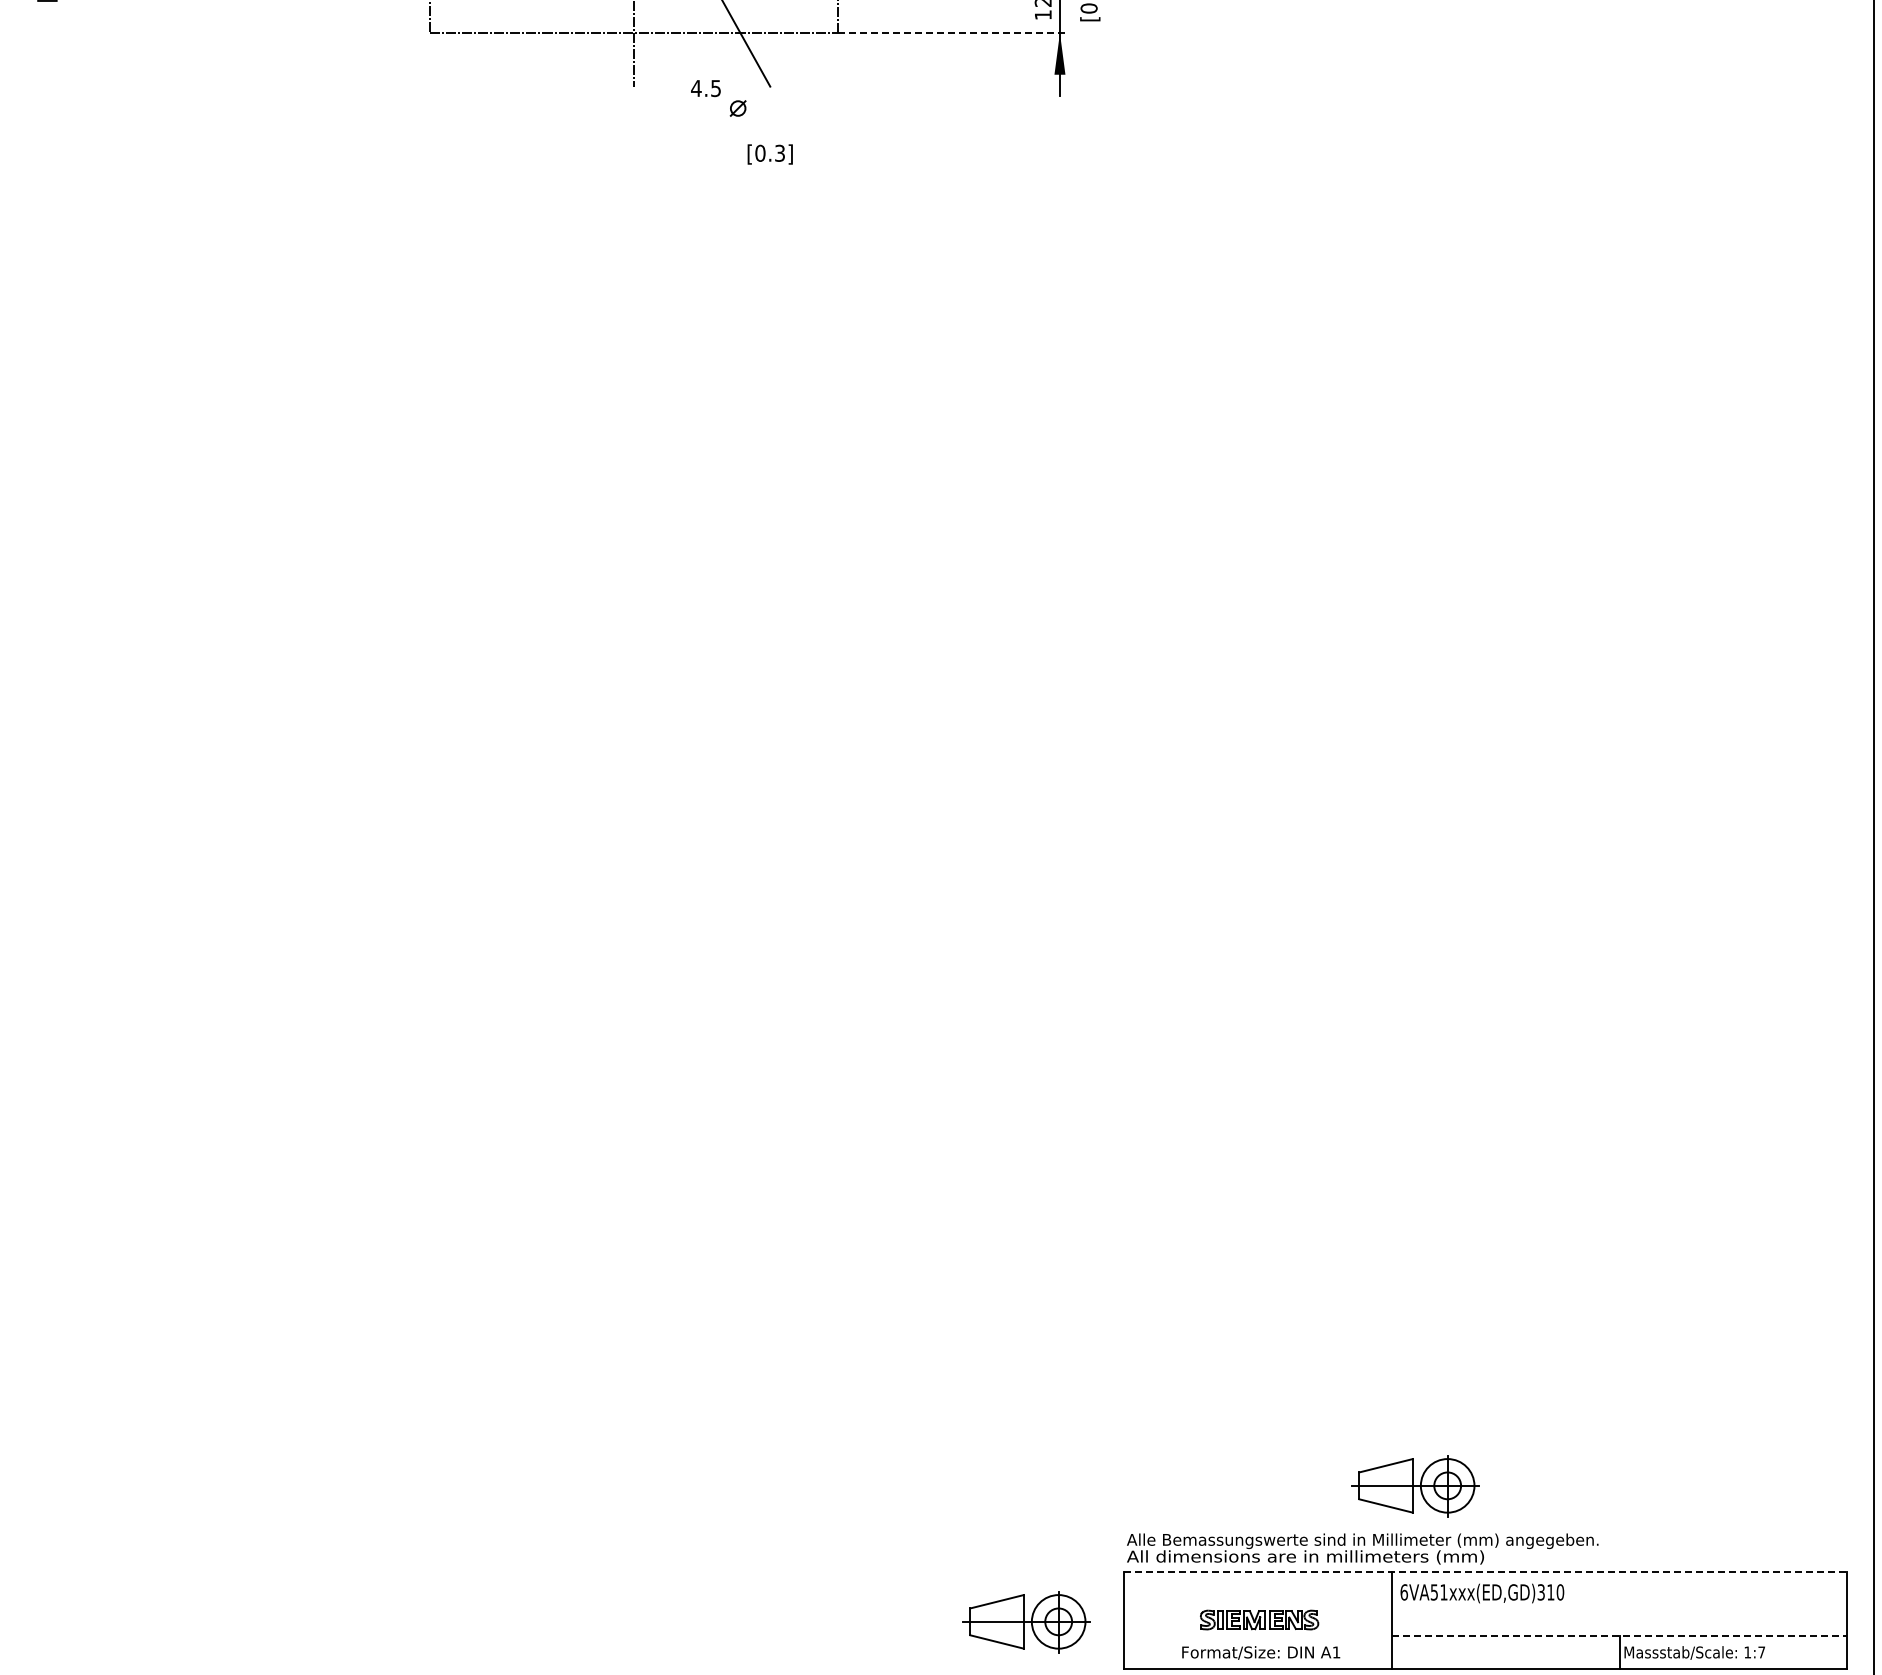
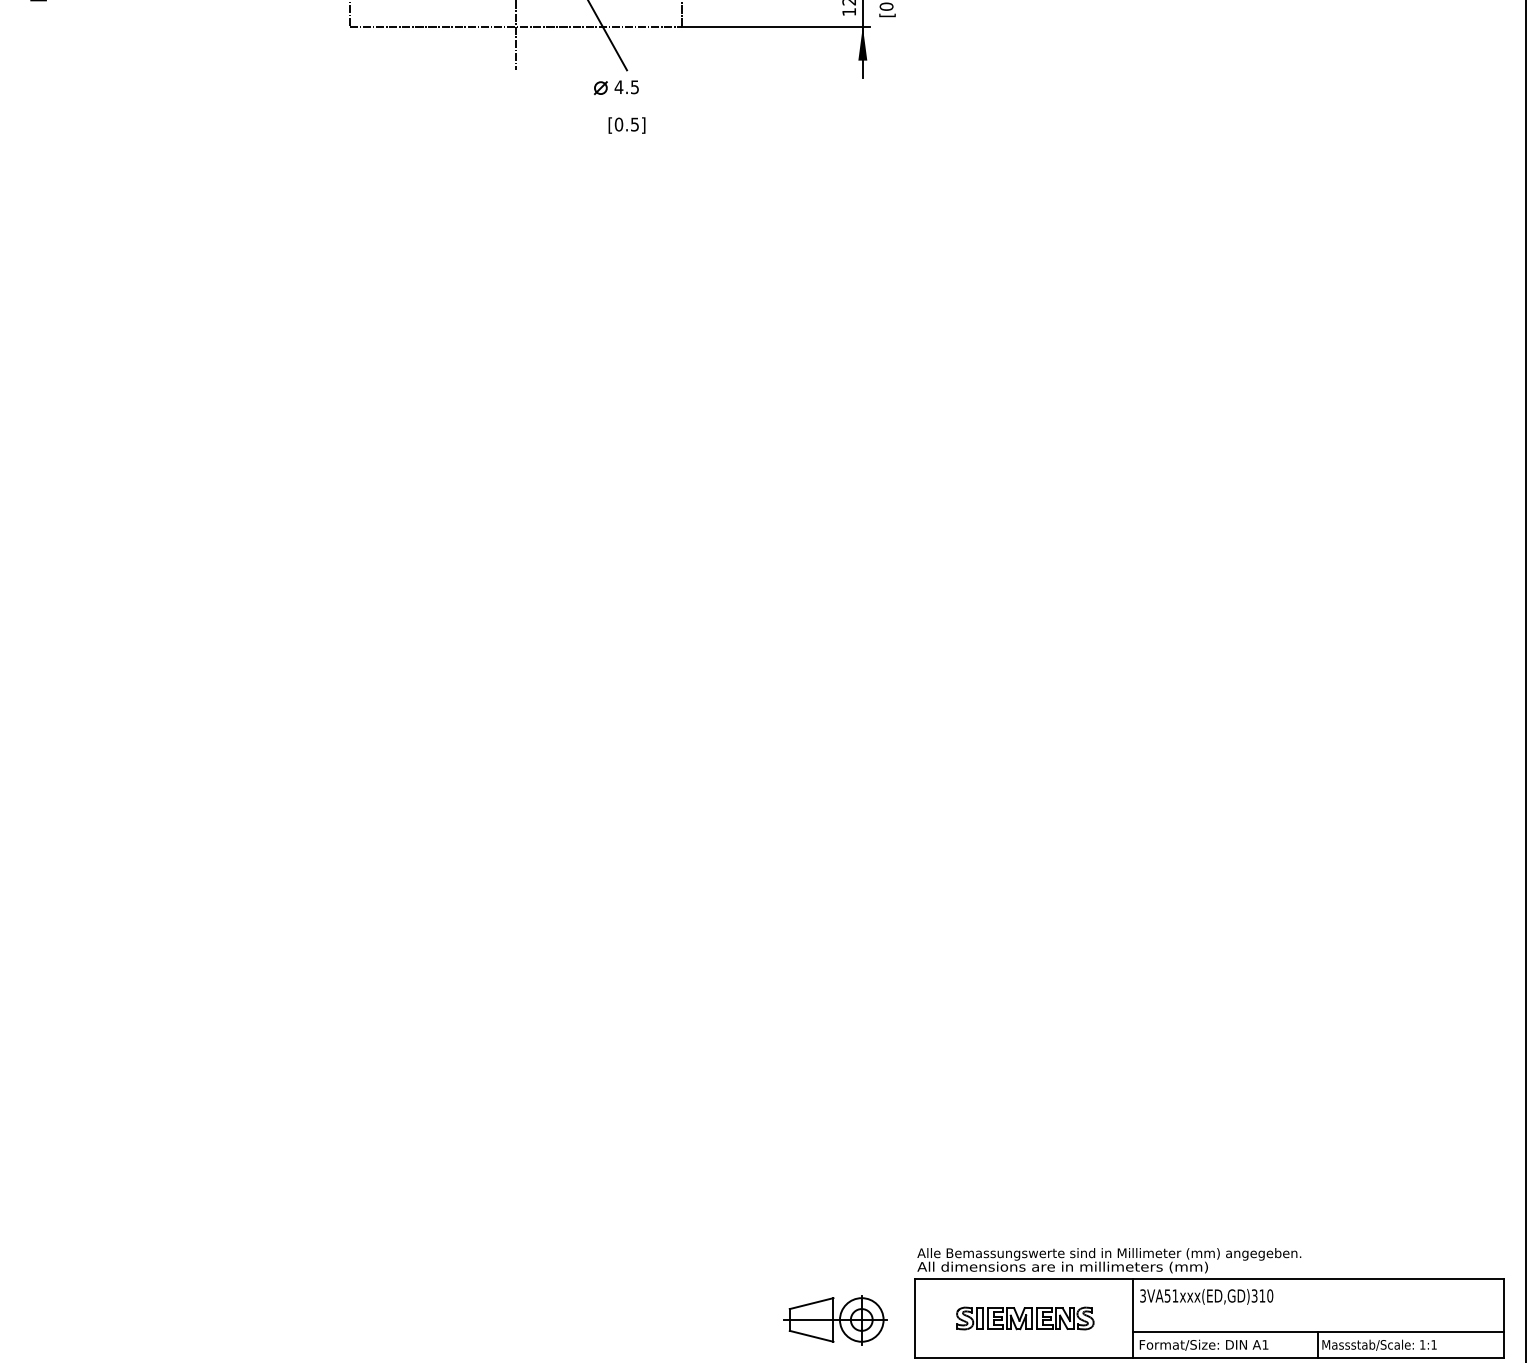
line: (953, 33) -> (776, 27), dashed -> solid
text: (705, 88) -> (626, 87), moved
text: (779, 152) -> (634, 123), [0.3] -> [0.5]
part: (1415, 1486) -> (1152, 1209), removed
line: (1485, 1572) -> (1209, 1279), dashed -> solid
text: (1404, 1592) -> (1143, 1296), 6VA51xxx(ED,GD)310 -> 3VA51xxx(ED,GD)310
part: (1259, 1619) -> (1025, 1318), size x1.43
line: (1619, 1636) -> (1318, 1331), dashed -> solid
text: (1261, 1652) -> (1204, 1344), moved
text: (1761, 1652) -> (1433, 1344), 1:7 -> 1:1

